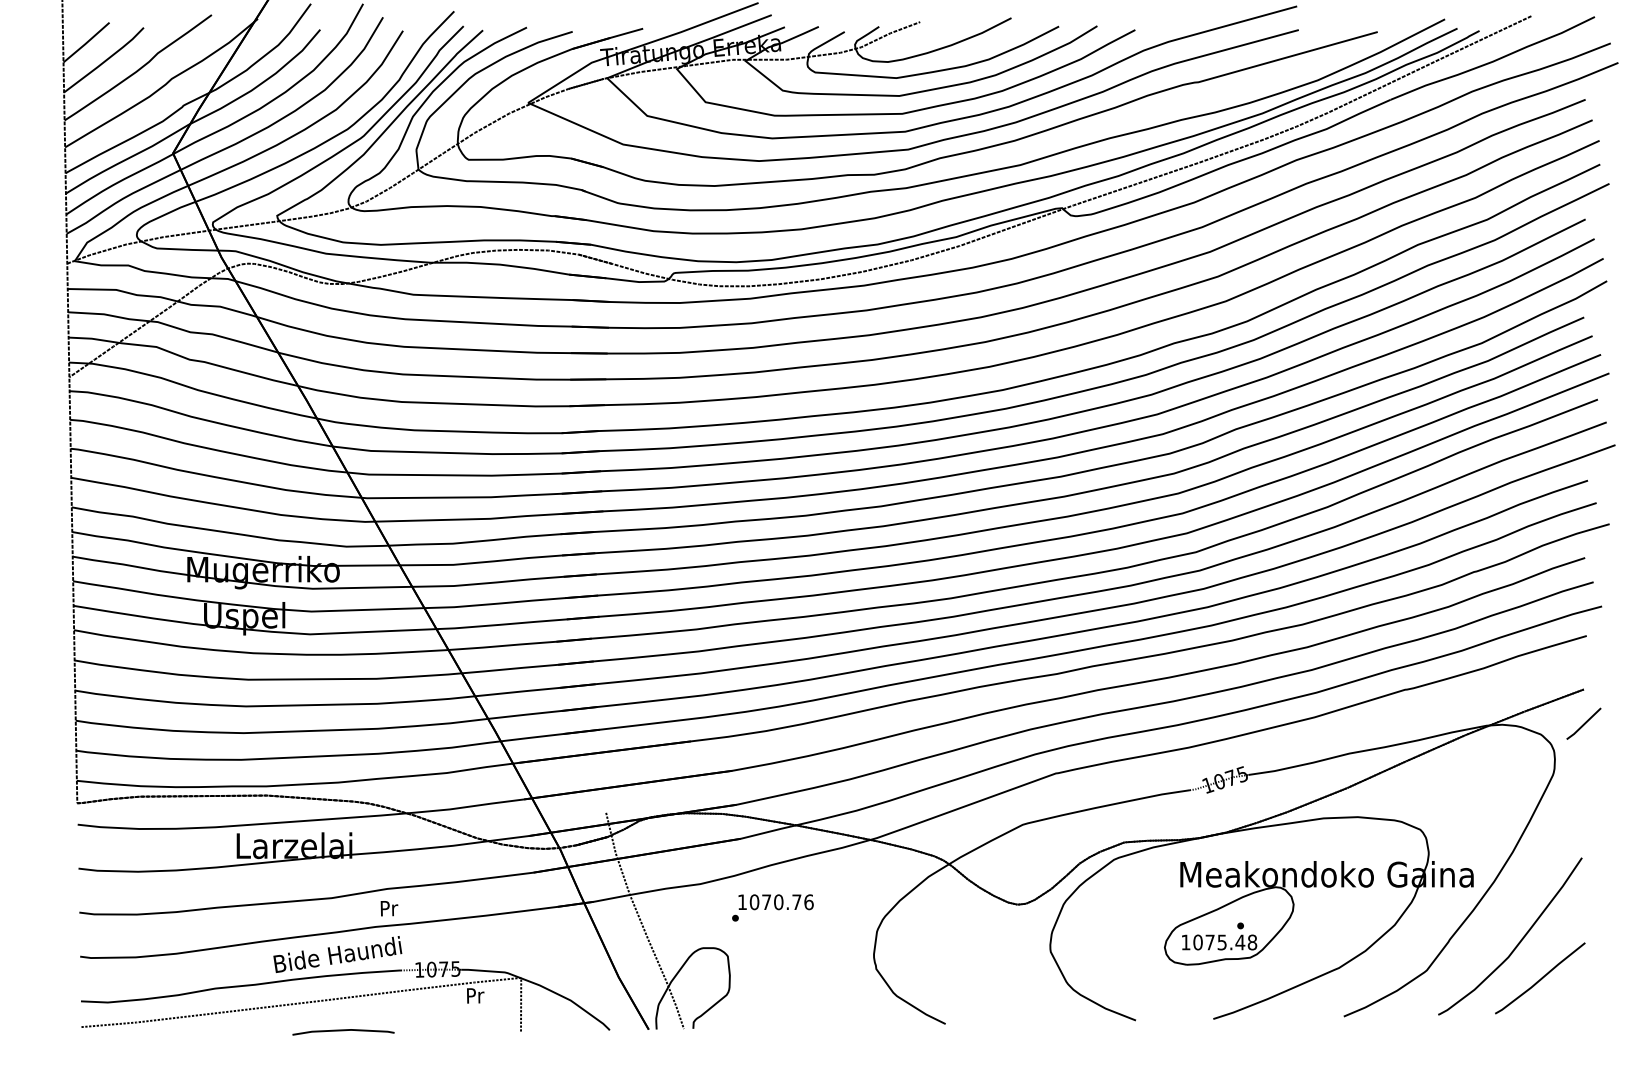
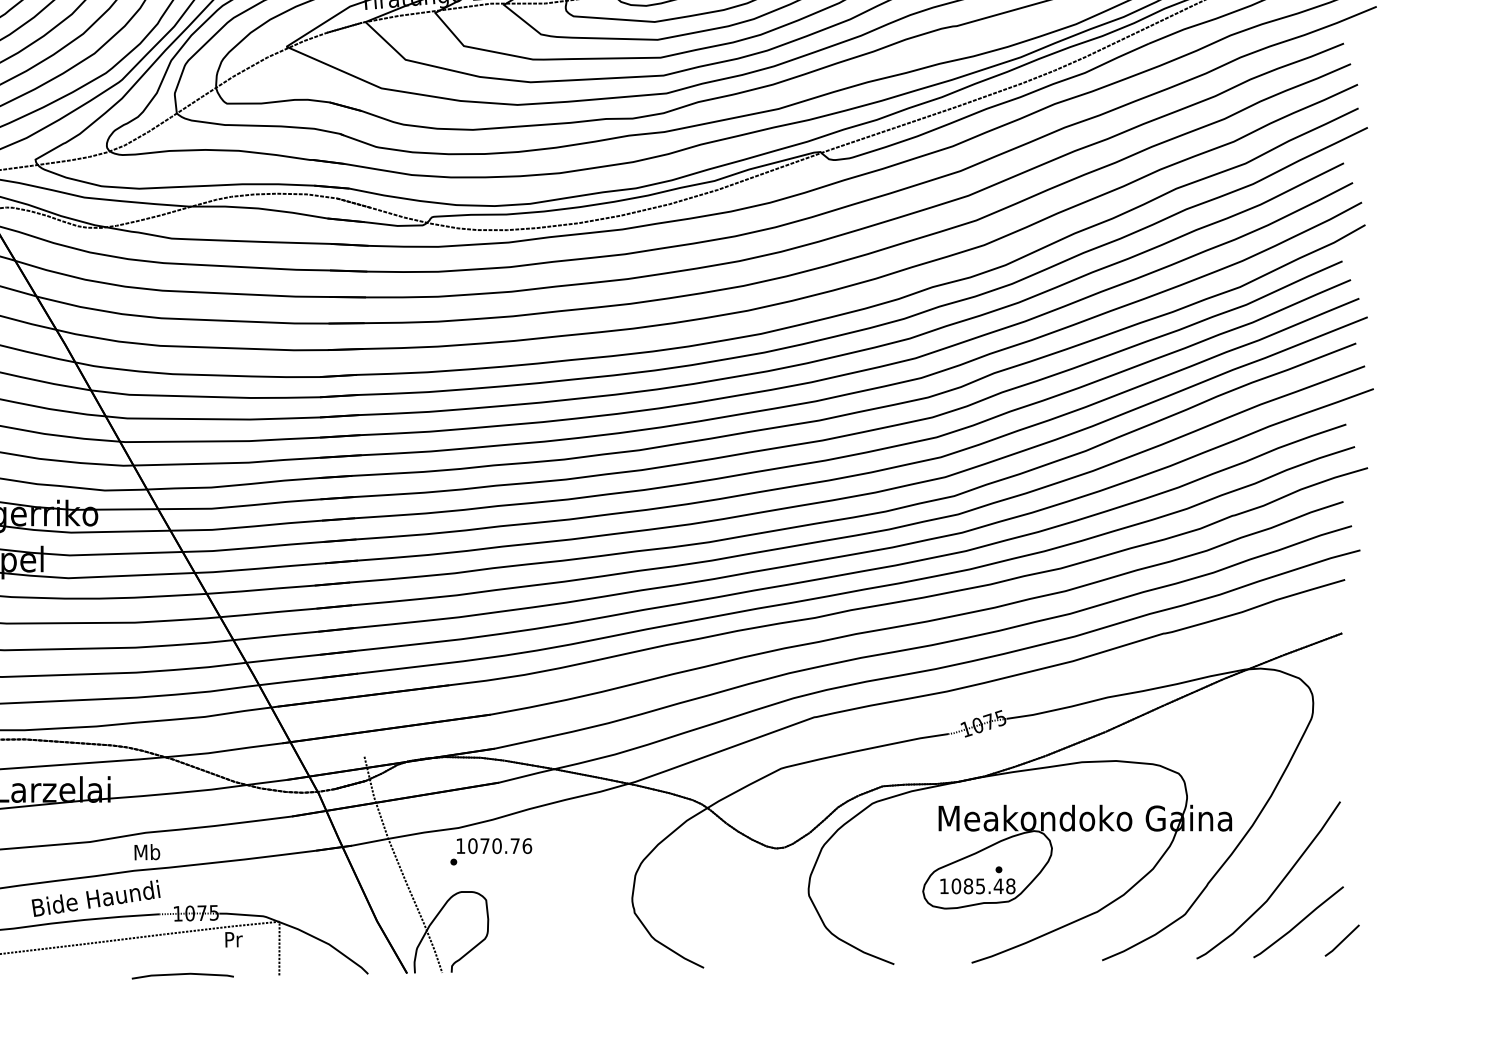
line: (1583, 723) -> (1341, 940), moved
text: (772, 907) -> (490, 851), moved
text: (388, 908) -> (146, 852), Pr -> Mb
text: (1209, 942) -> (967, 886), 1075.48 -> 1085.48
line: (343, 1031) -> (182, 975), moved

